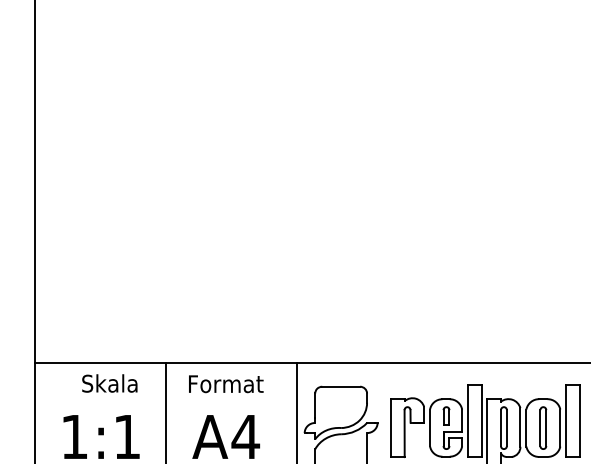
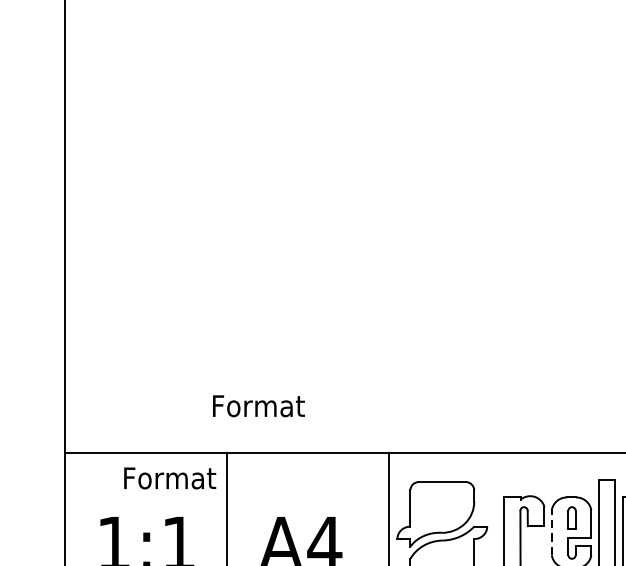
text: (119, 383) -> (169, 478), Skala -> Format
text: (226, 384) -> (259, 406), moved
line: (430, 427) -> (552, 532), solid -> dashed

